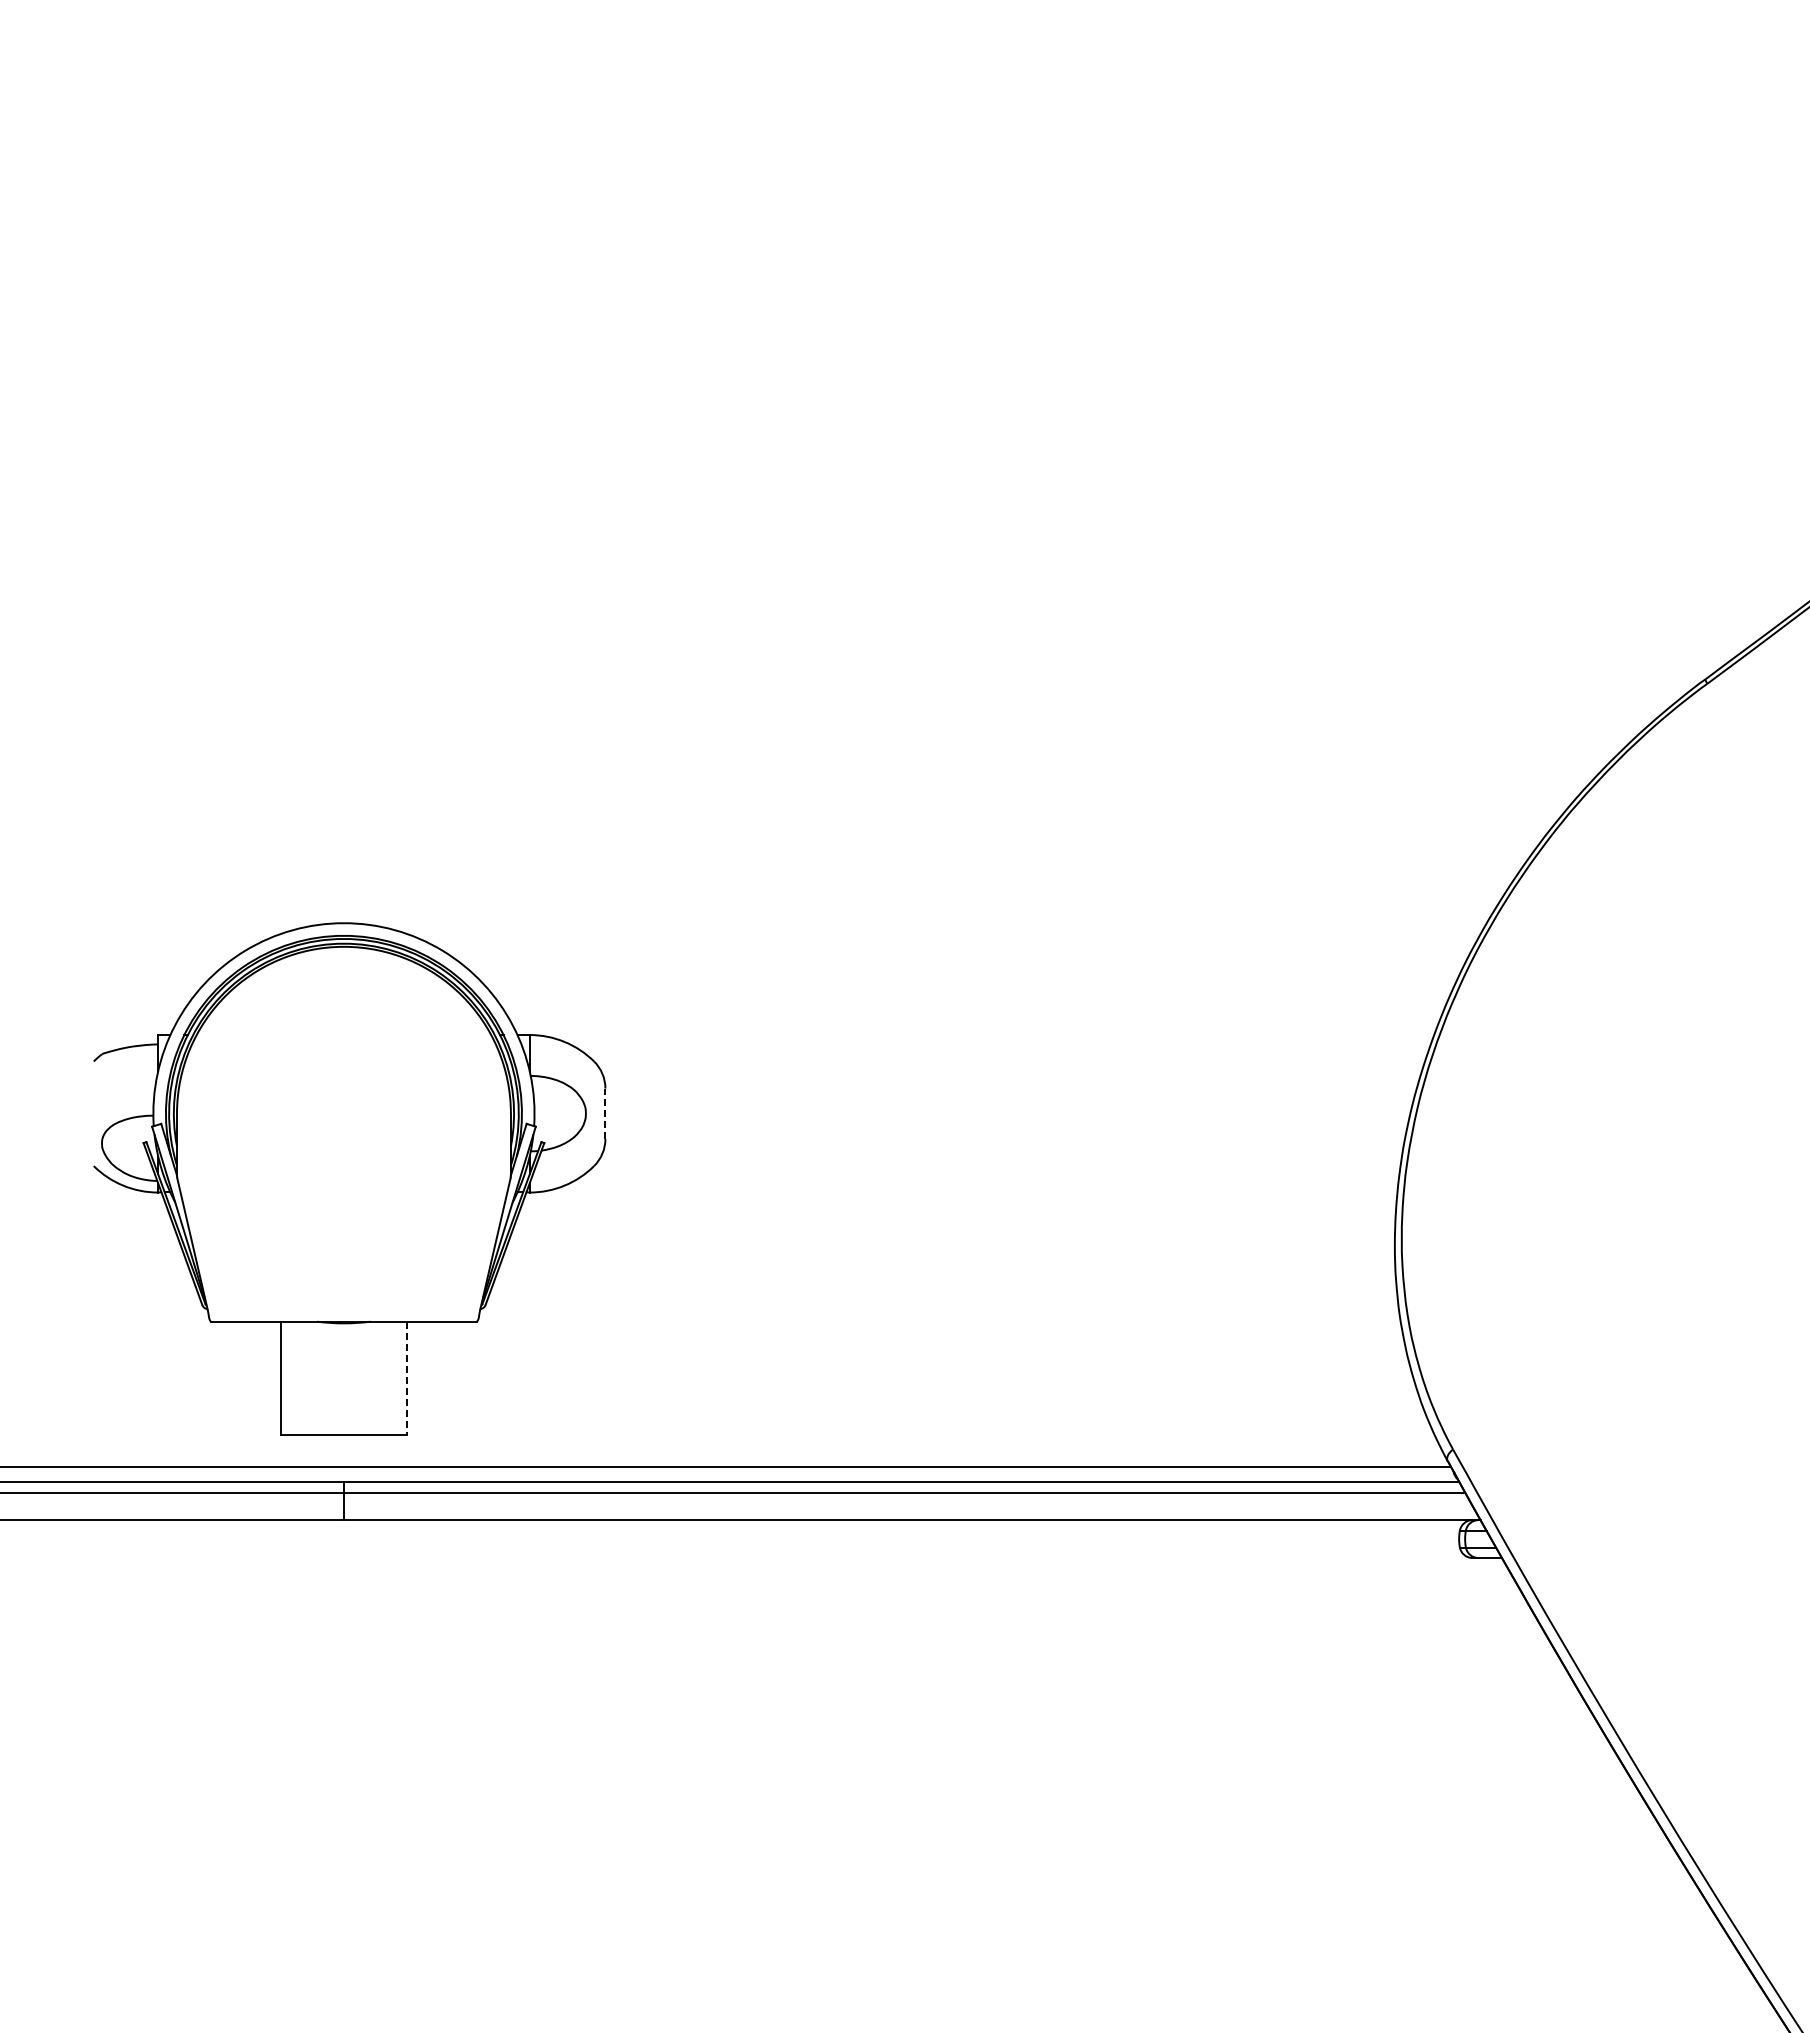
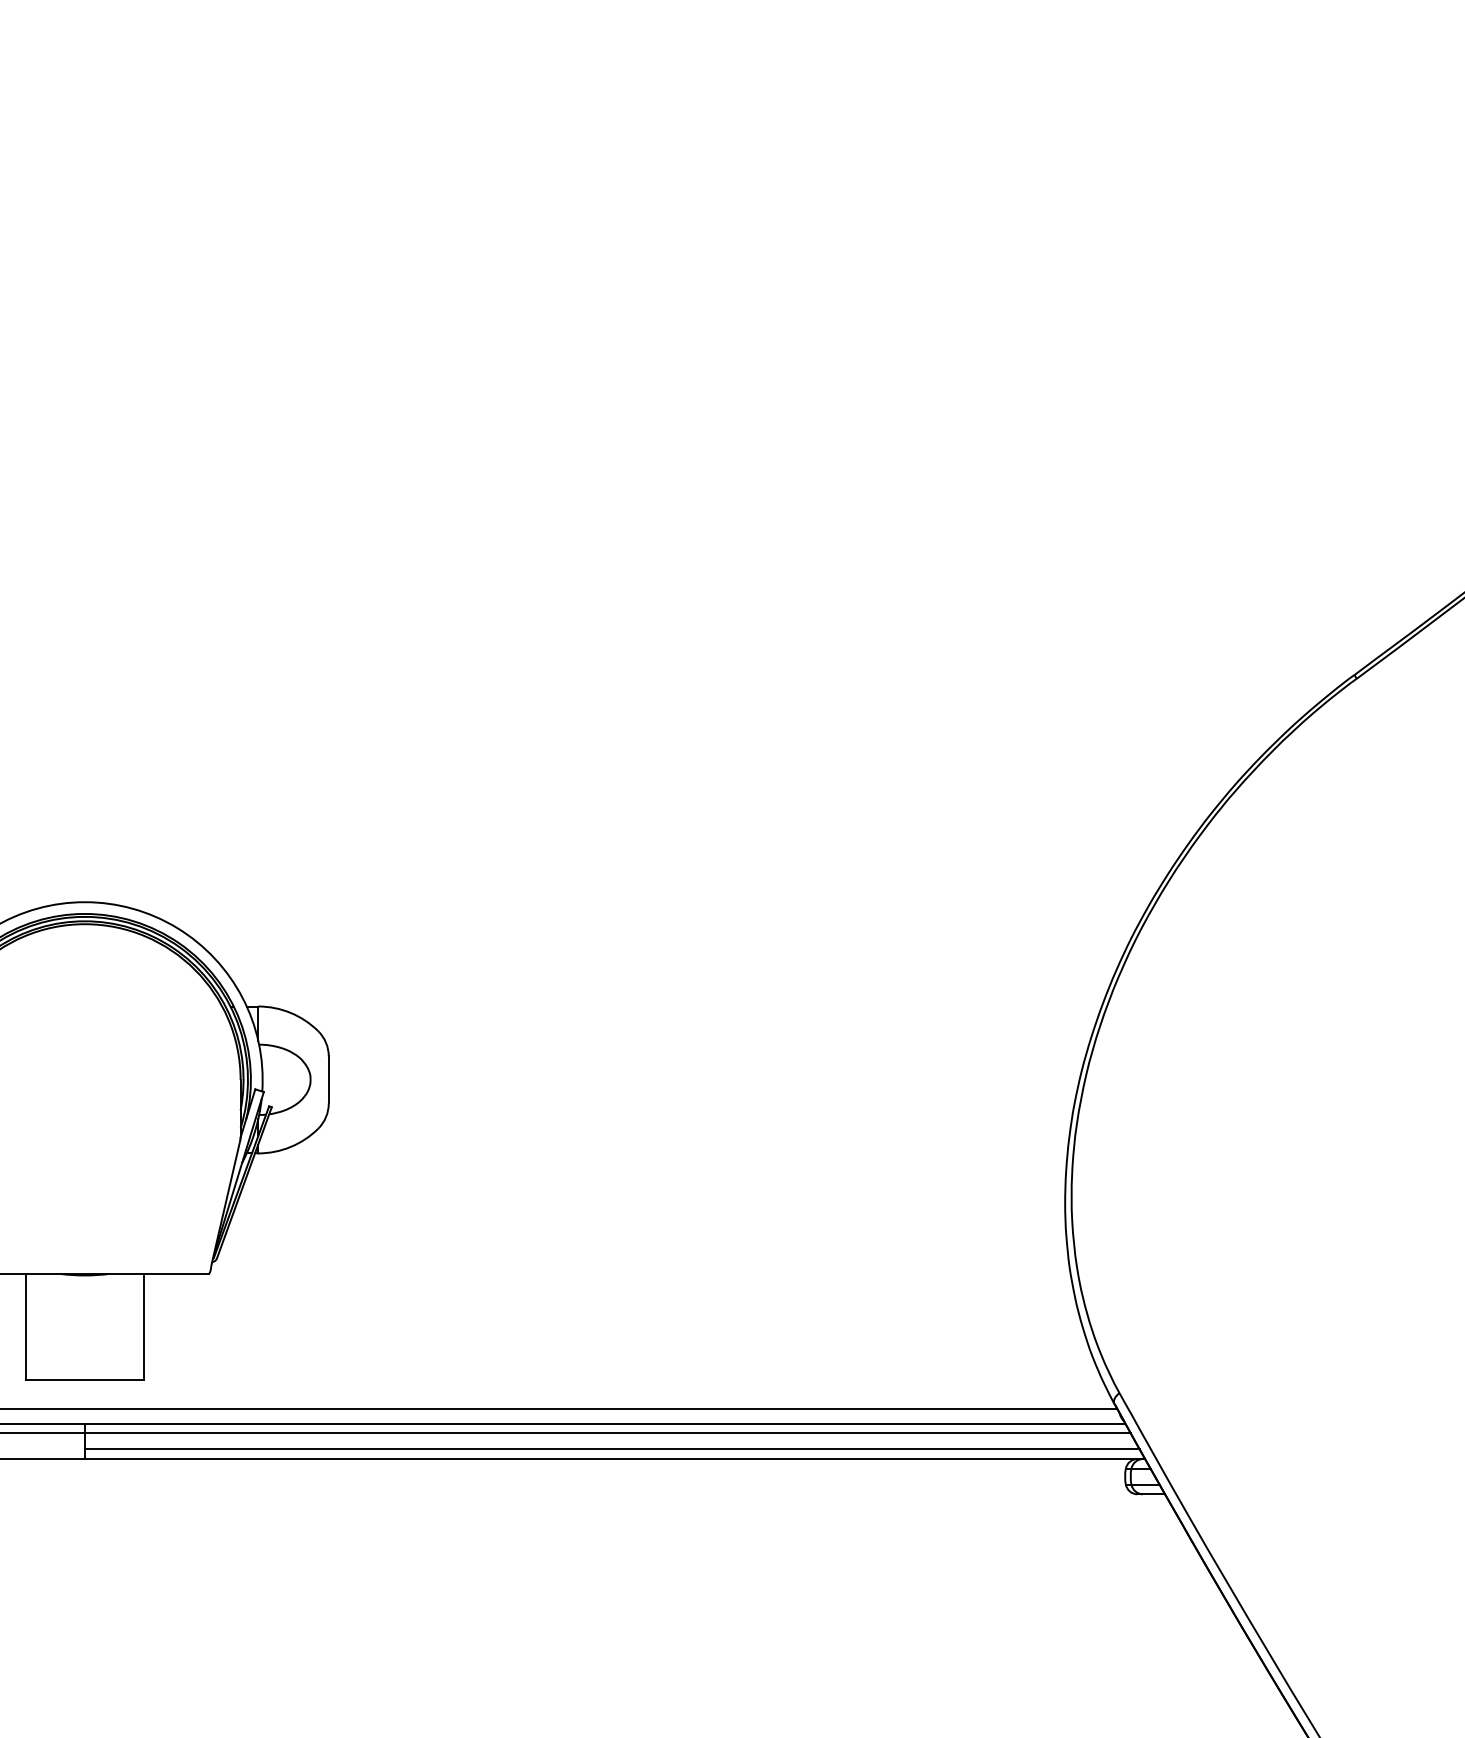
line: (605, 1113) -> (328, 1079), dashed -> solid
line: (406, 1378) -> (143, 1326), dashed -> solid
line: (908, 1509) -> (611, 1449), added

